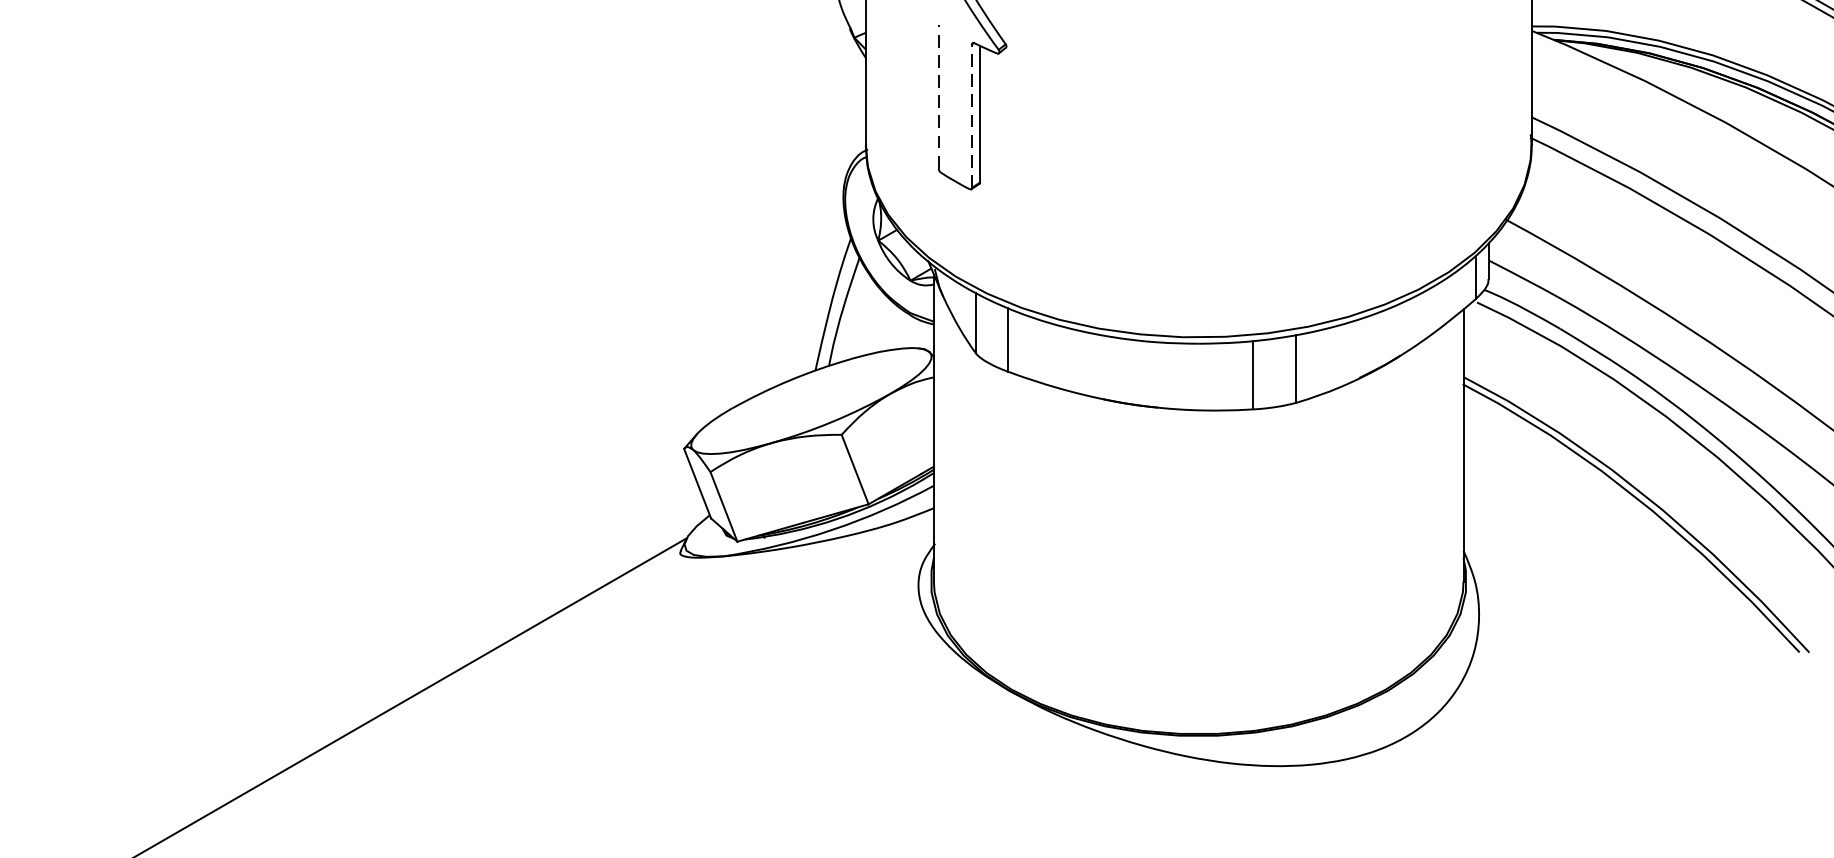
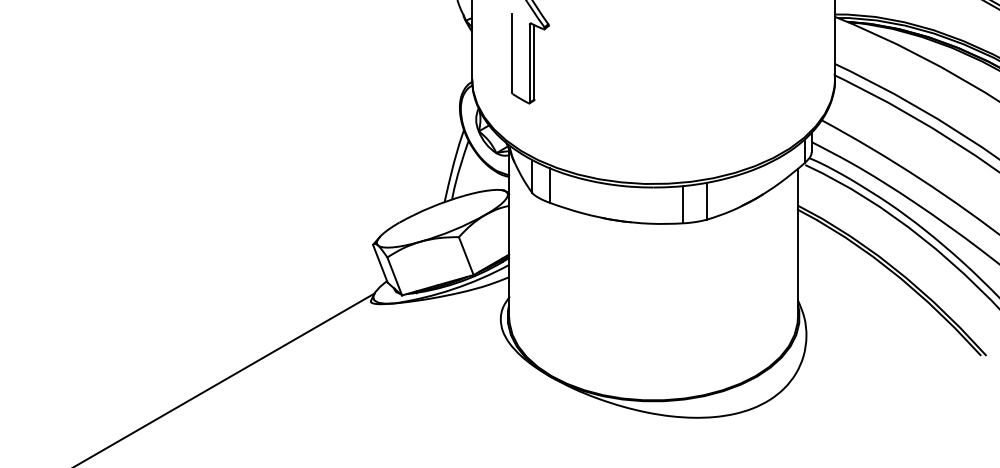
line: (938, 96) -> (511, 52), dashed -> solid
line: (971, 114) -> (529, 62), dashed -> solid

